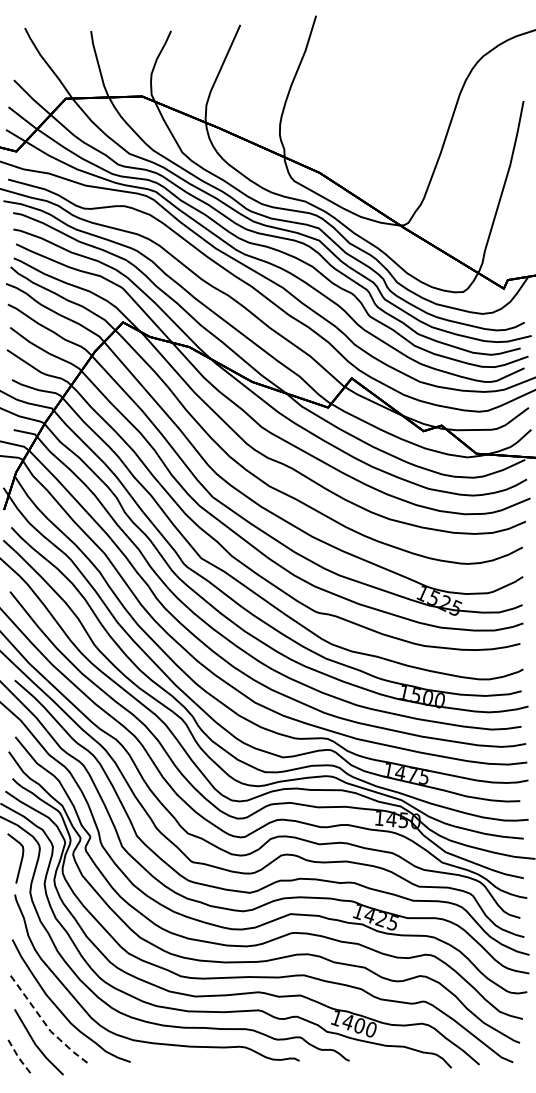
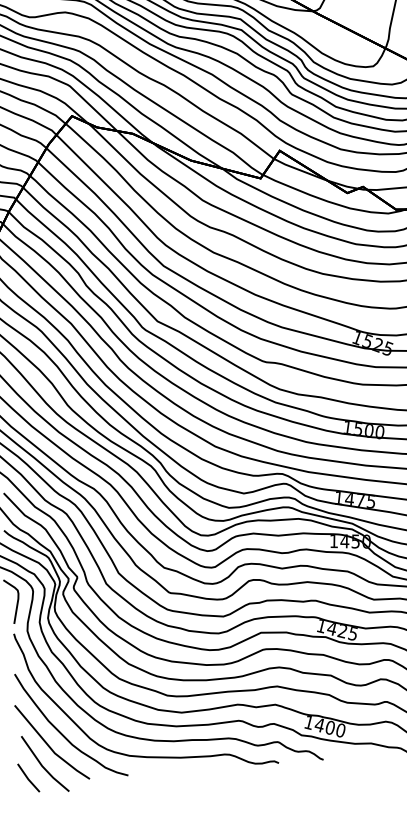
line: (45, 1023) -> (49, 746), dashed -> solid
line: (18, 1058) -> (28, 779), dashed -> solid

